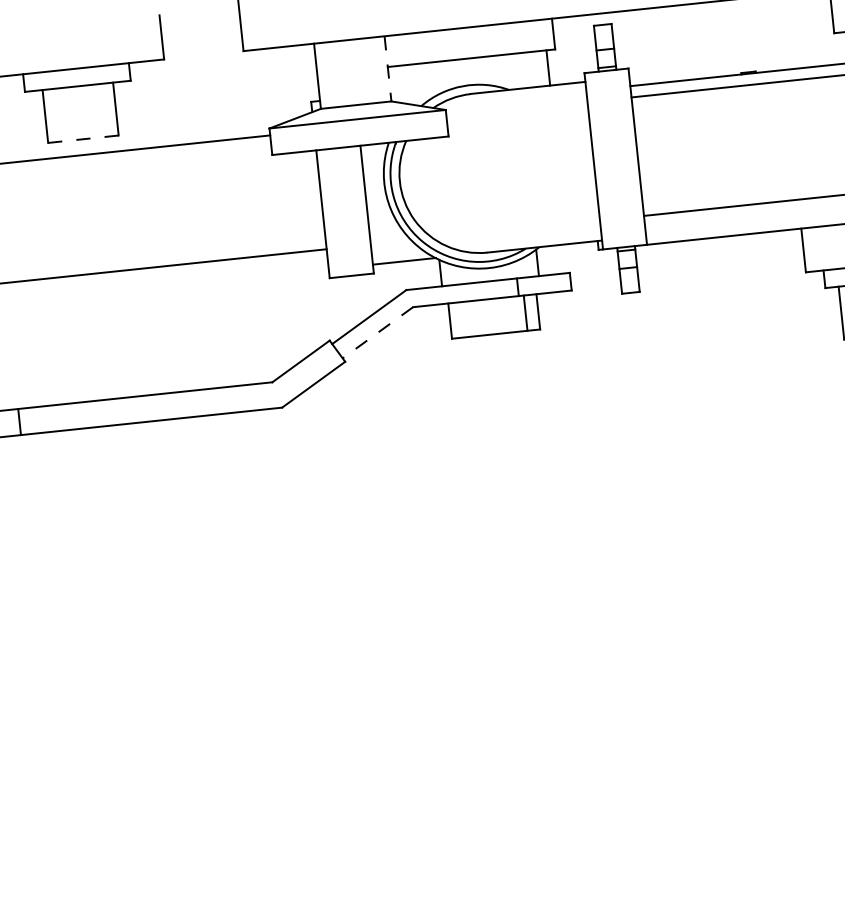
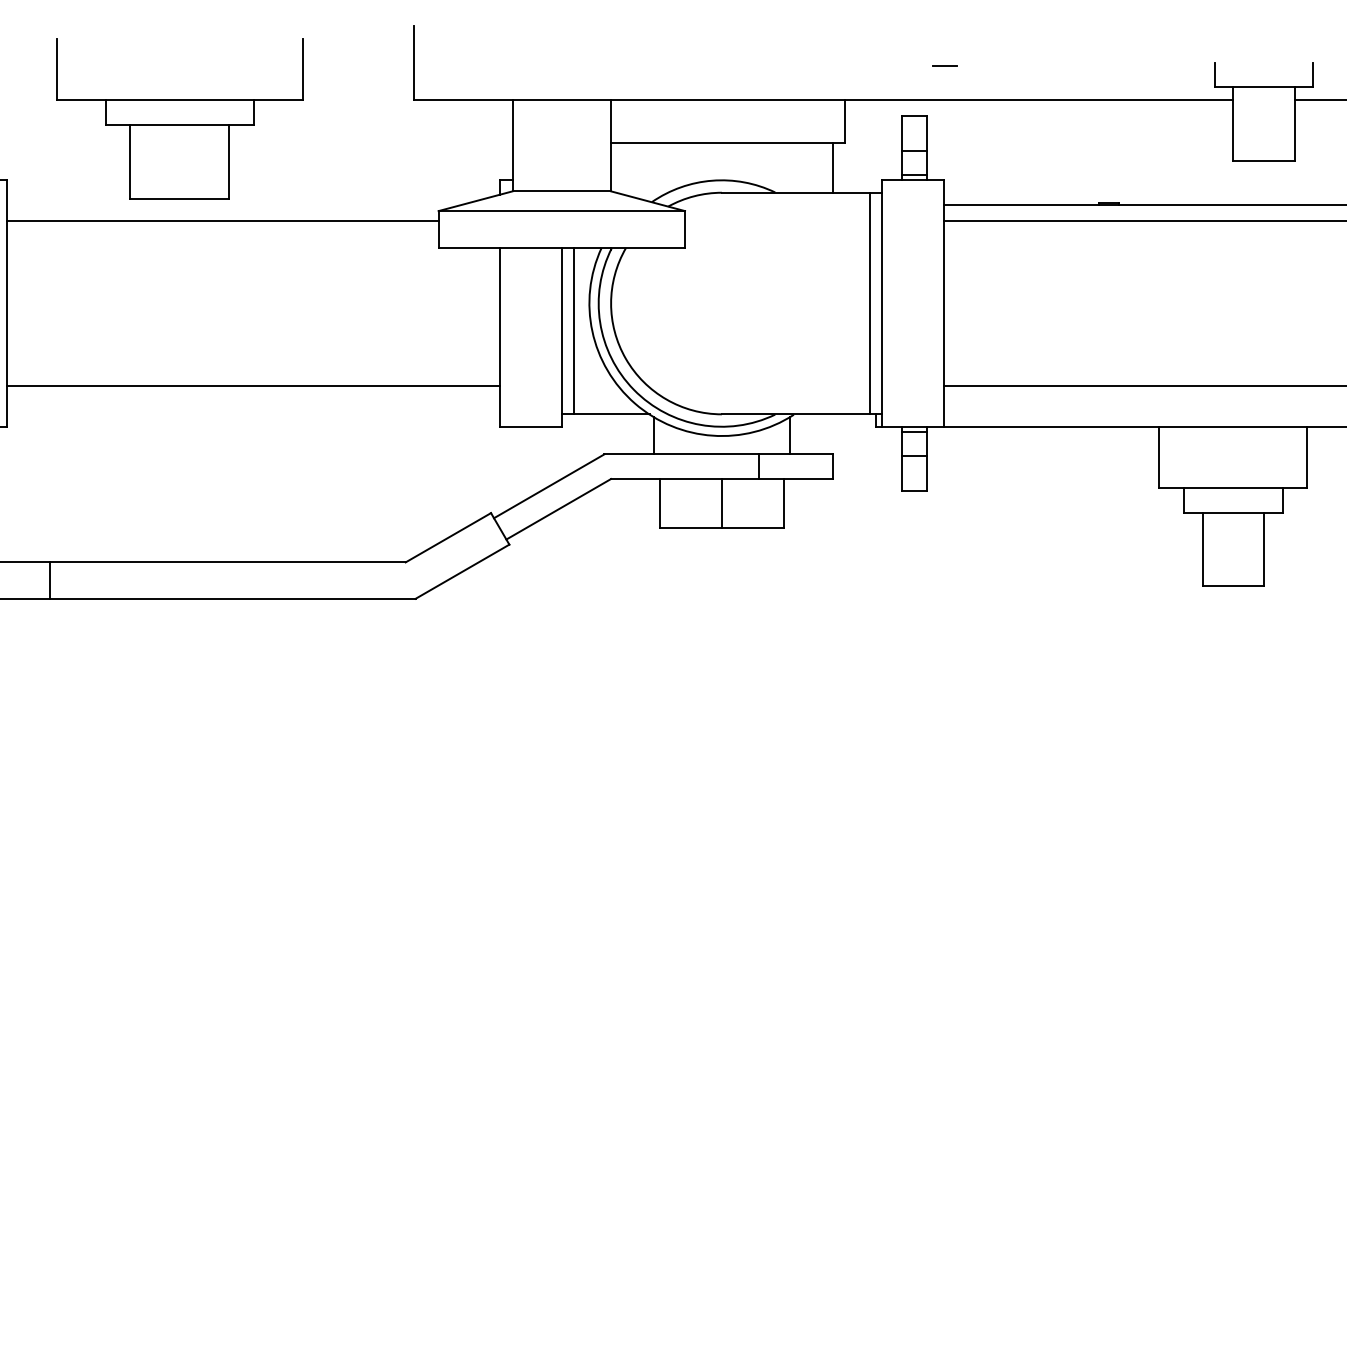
line: (388, 68) -> (611, 145), dashed -> solid
line: (83, 138) -> (179, 198), dashed -> solid
line: (584, 162) -> (869, 303), added
line: (375, 204) -> (574, 331), added
line: (525, 313) -> (721, 503), moved
line: (377, 332) -> (558, 509), dashed -> solid

